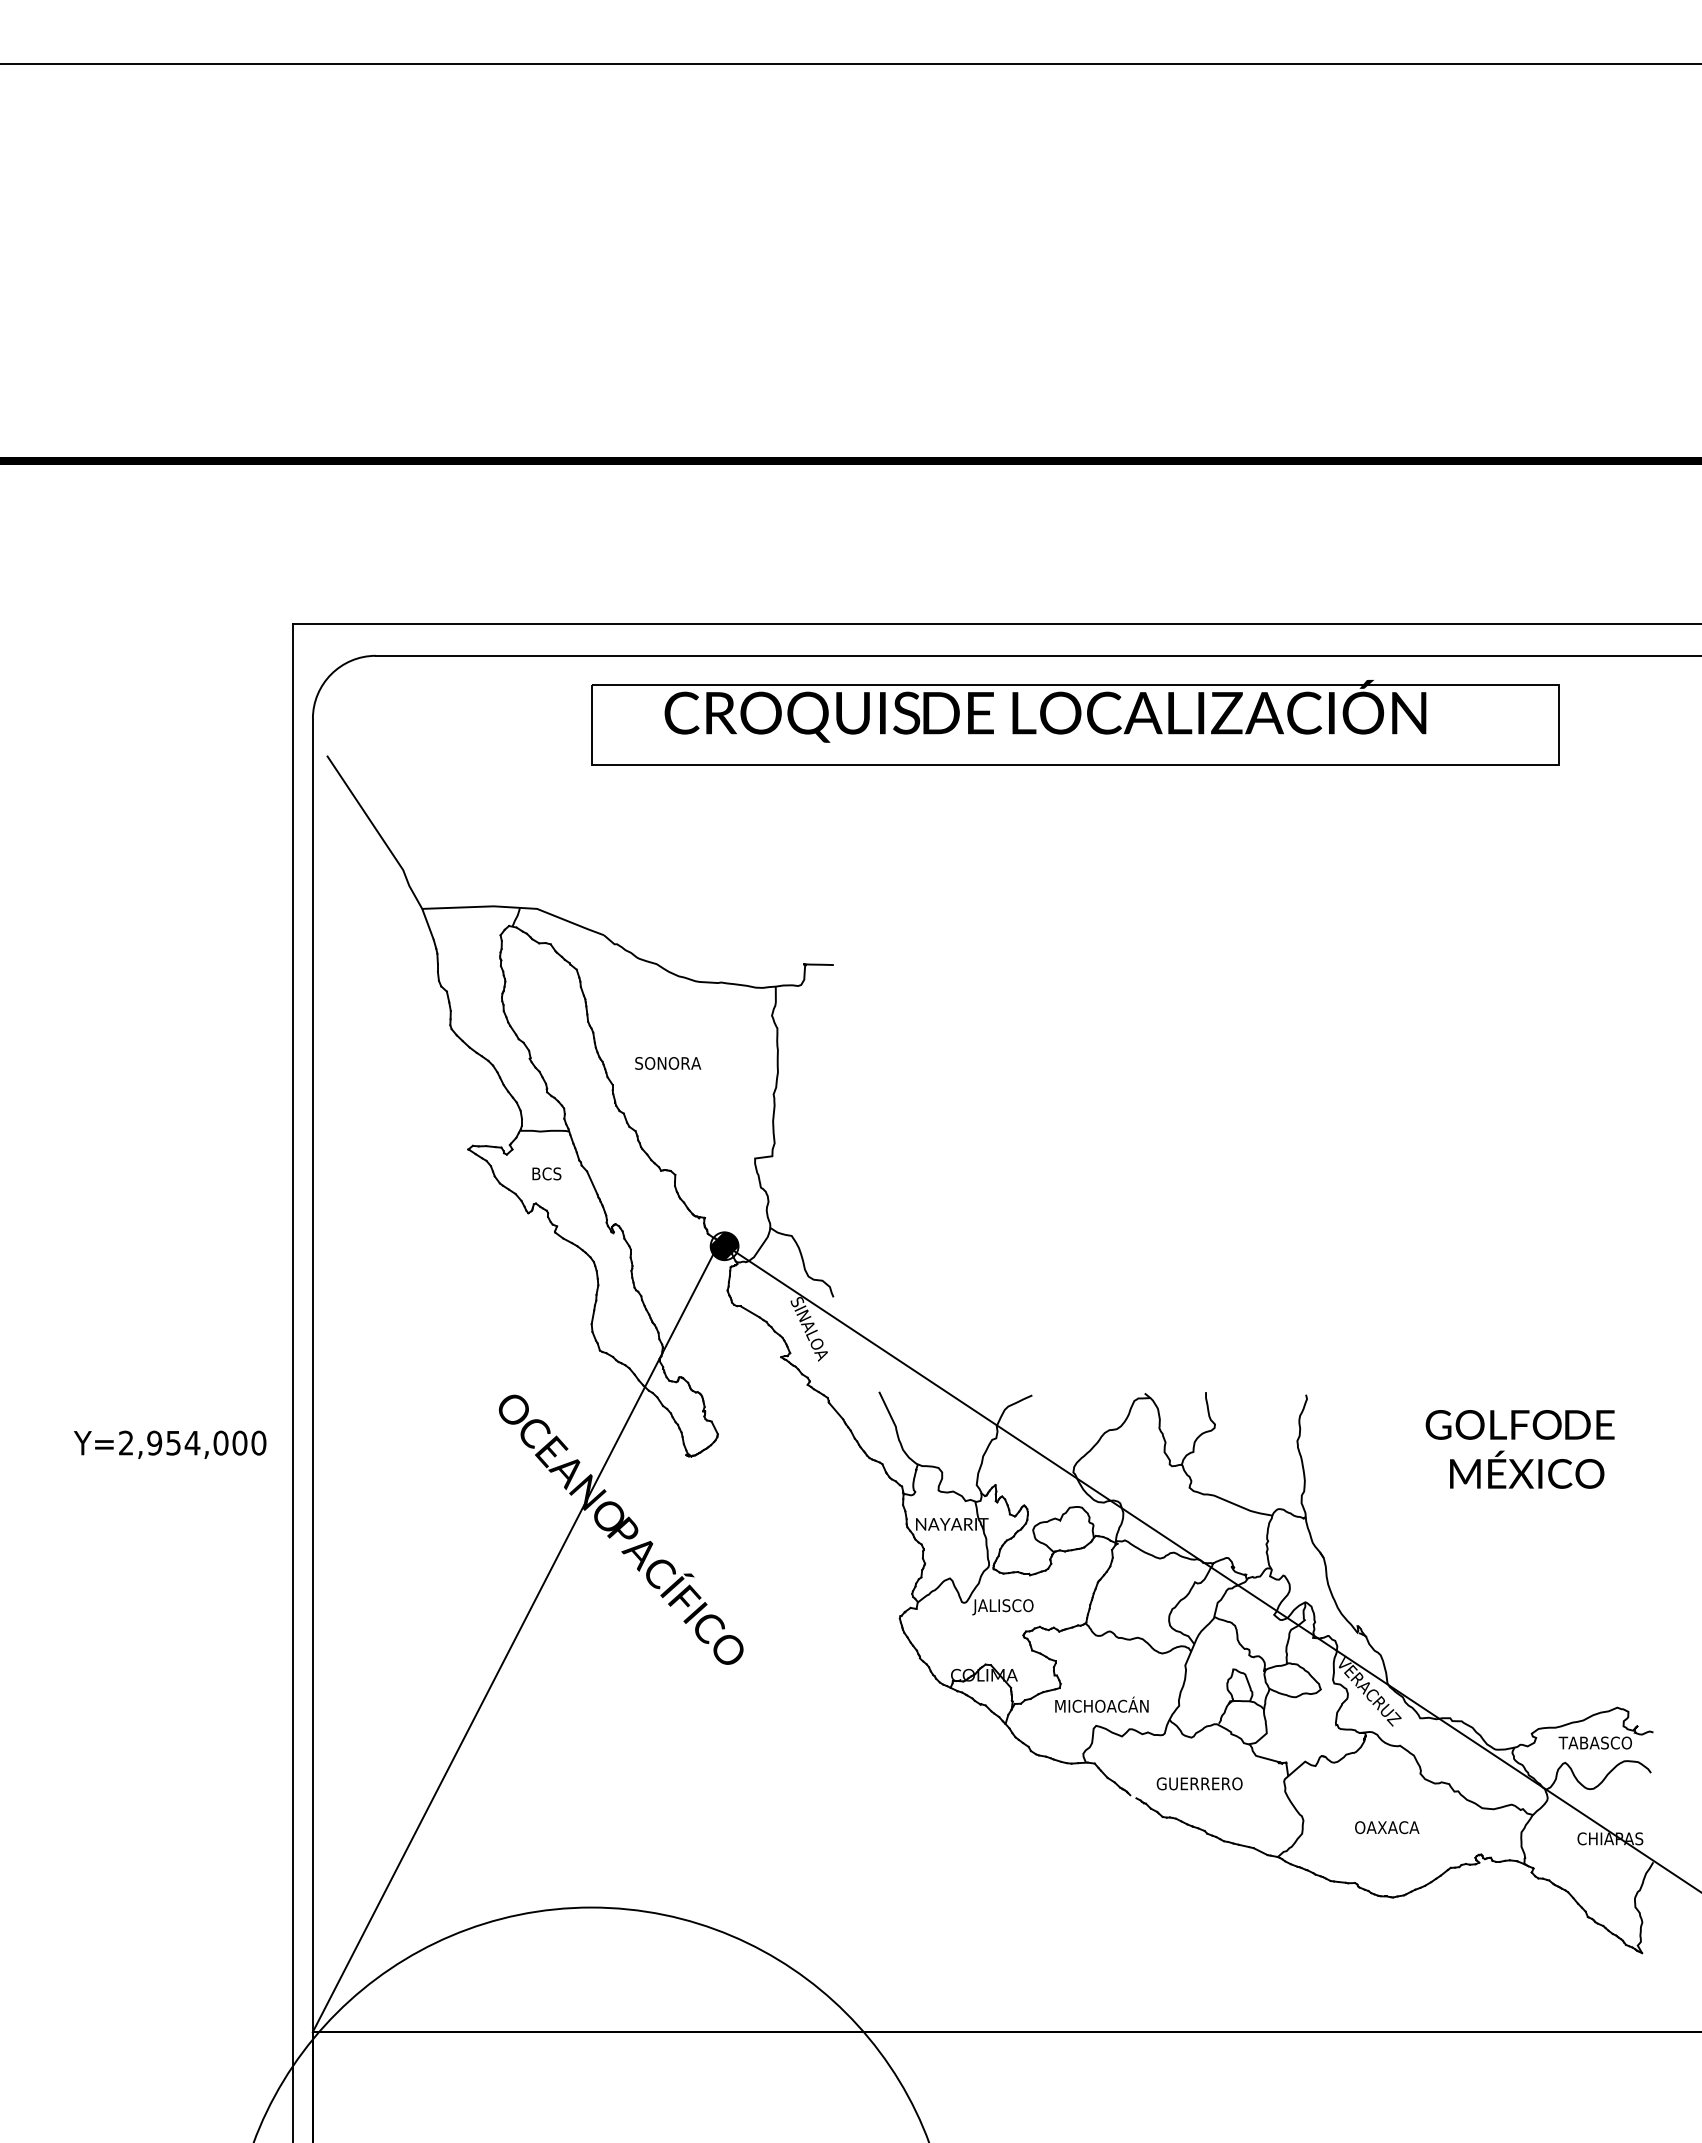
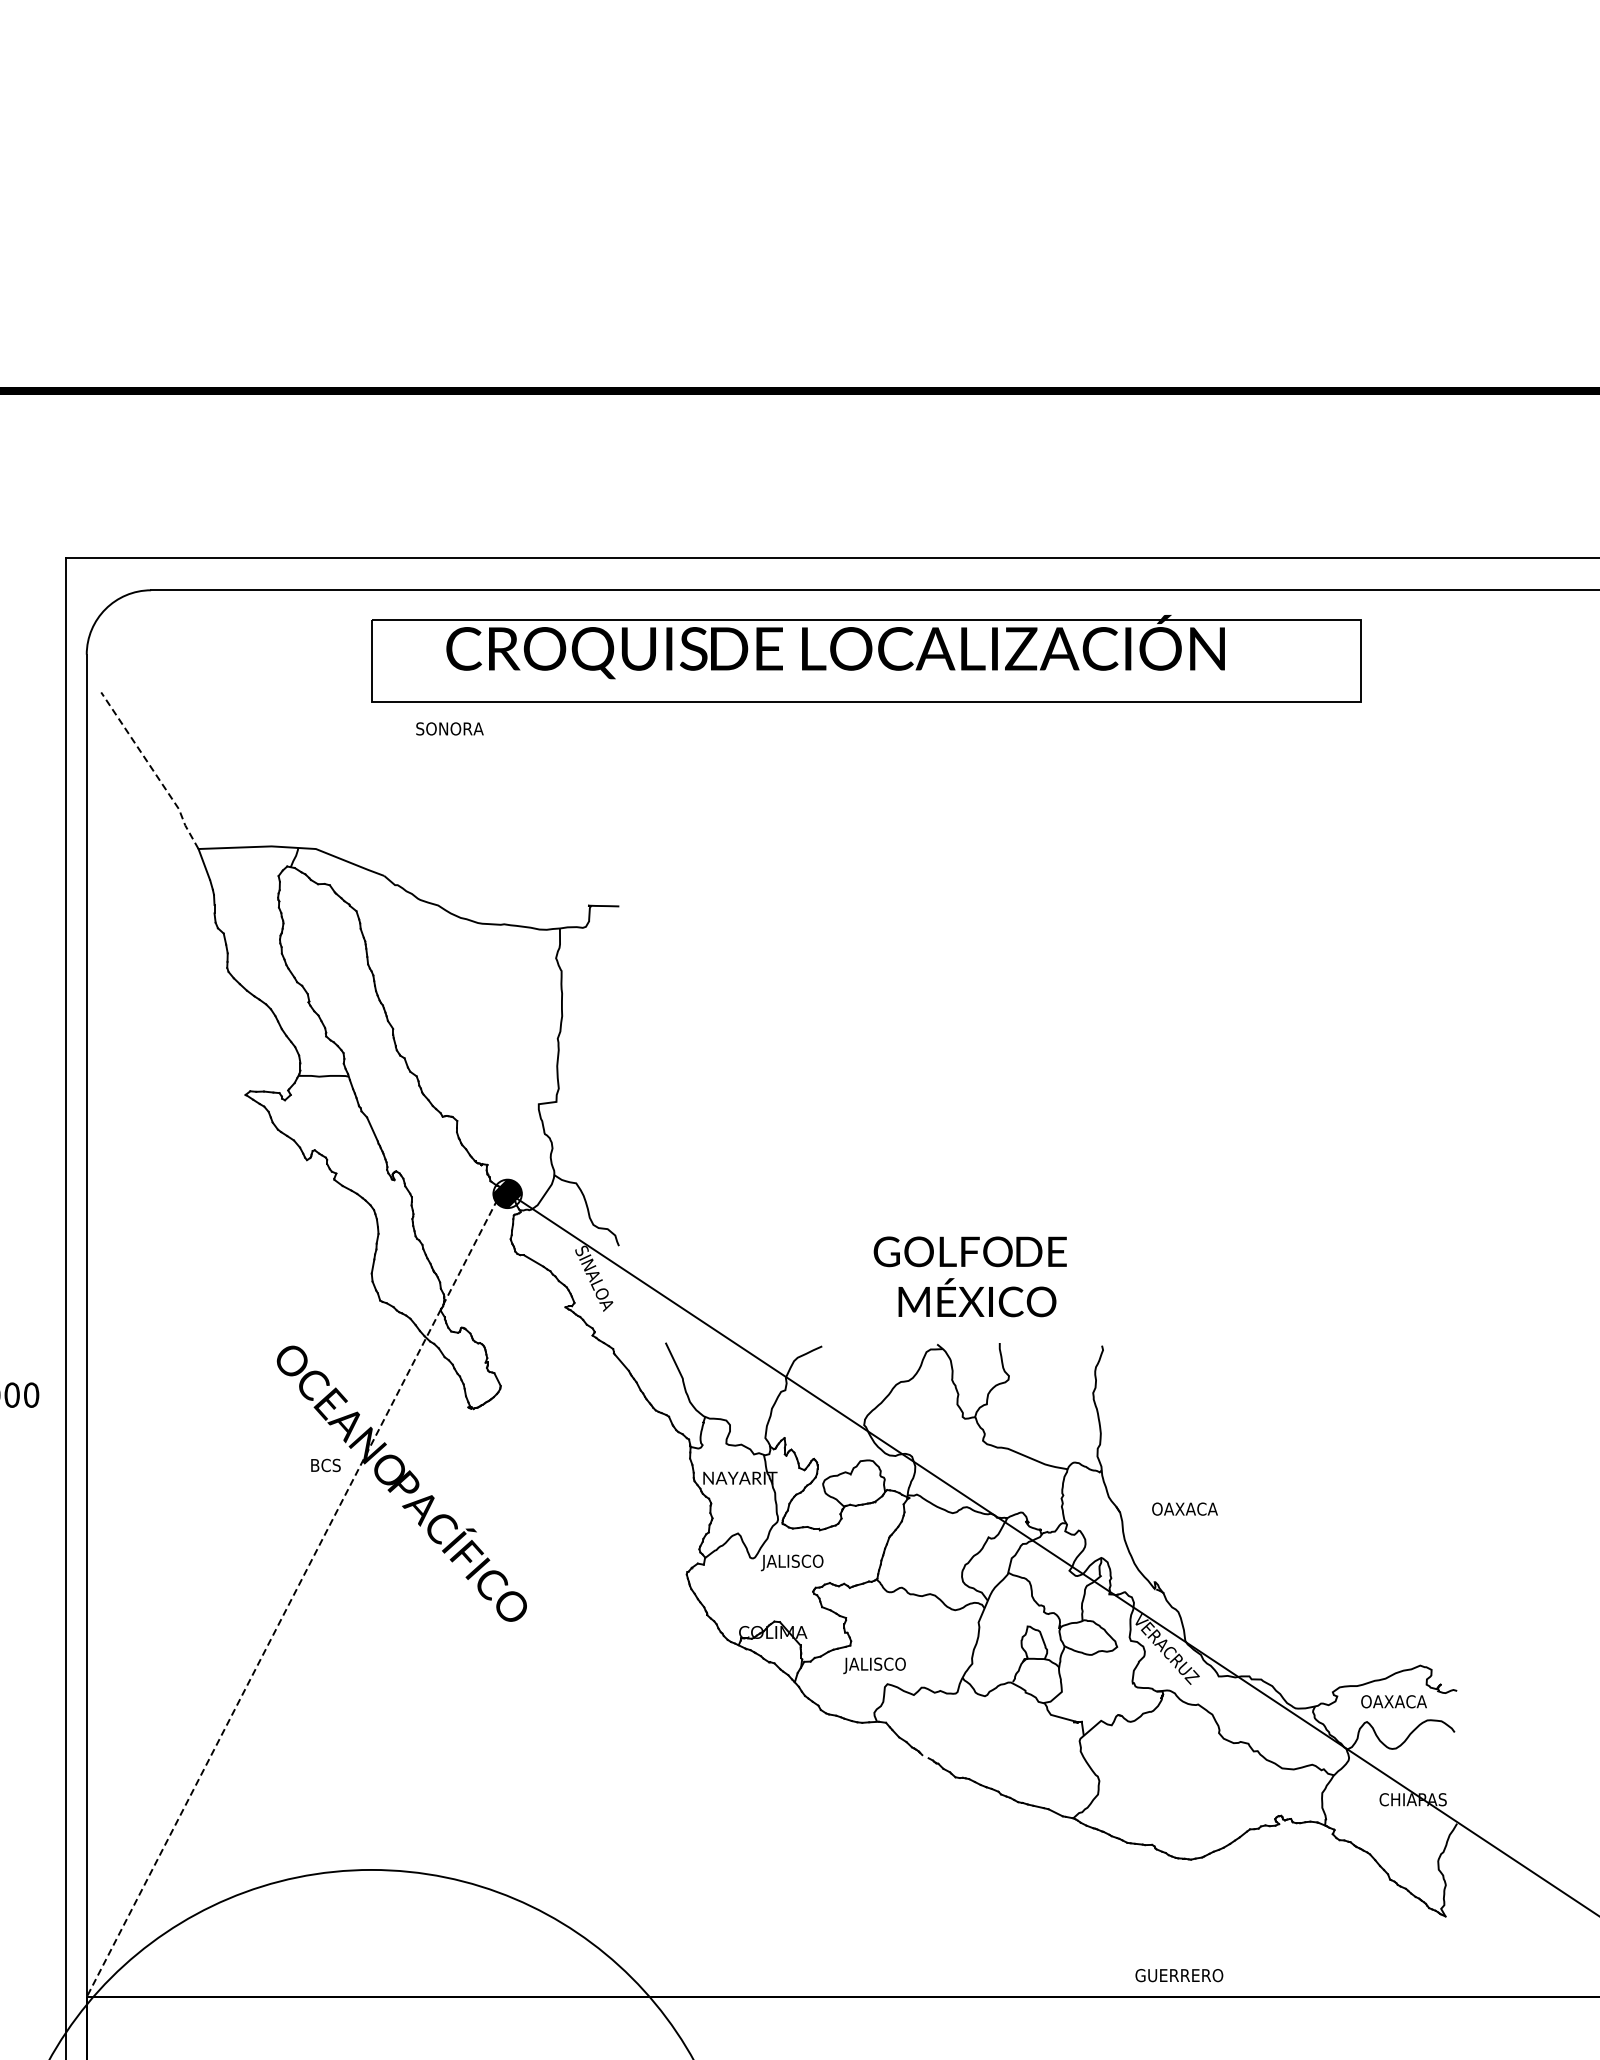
line: (377, 831) -> (152, 769), solid -> dashed
text: (668, 1063) -> (450, 729), moved
text: (546, 1173) -> (325, 1465), moved
text: (1519, 1449) -> (969, 1276), moved
line: (516, 1636) -> (294, 1592), solid -> dashed
text: (1100, 1705) -> (891, 1663), MICHOACÁN -> JALISCO
text: (1594, 1742) -> (1396, 1701), TABASCO -> OAXACA
text: (1199, 1783) -> (1179, 1975), moved
text: (1387, 1827) -> (1185, 1509), moved

